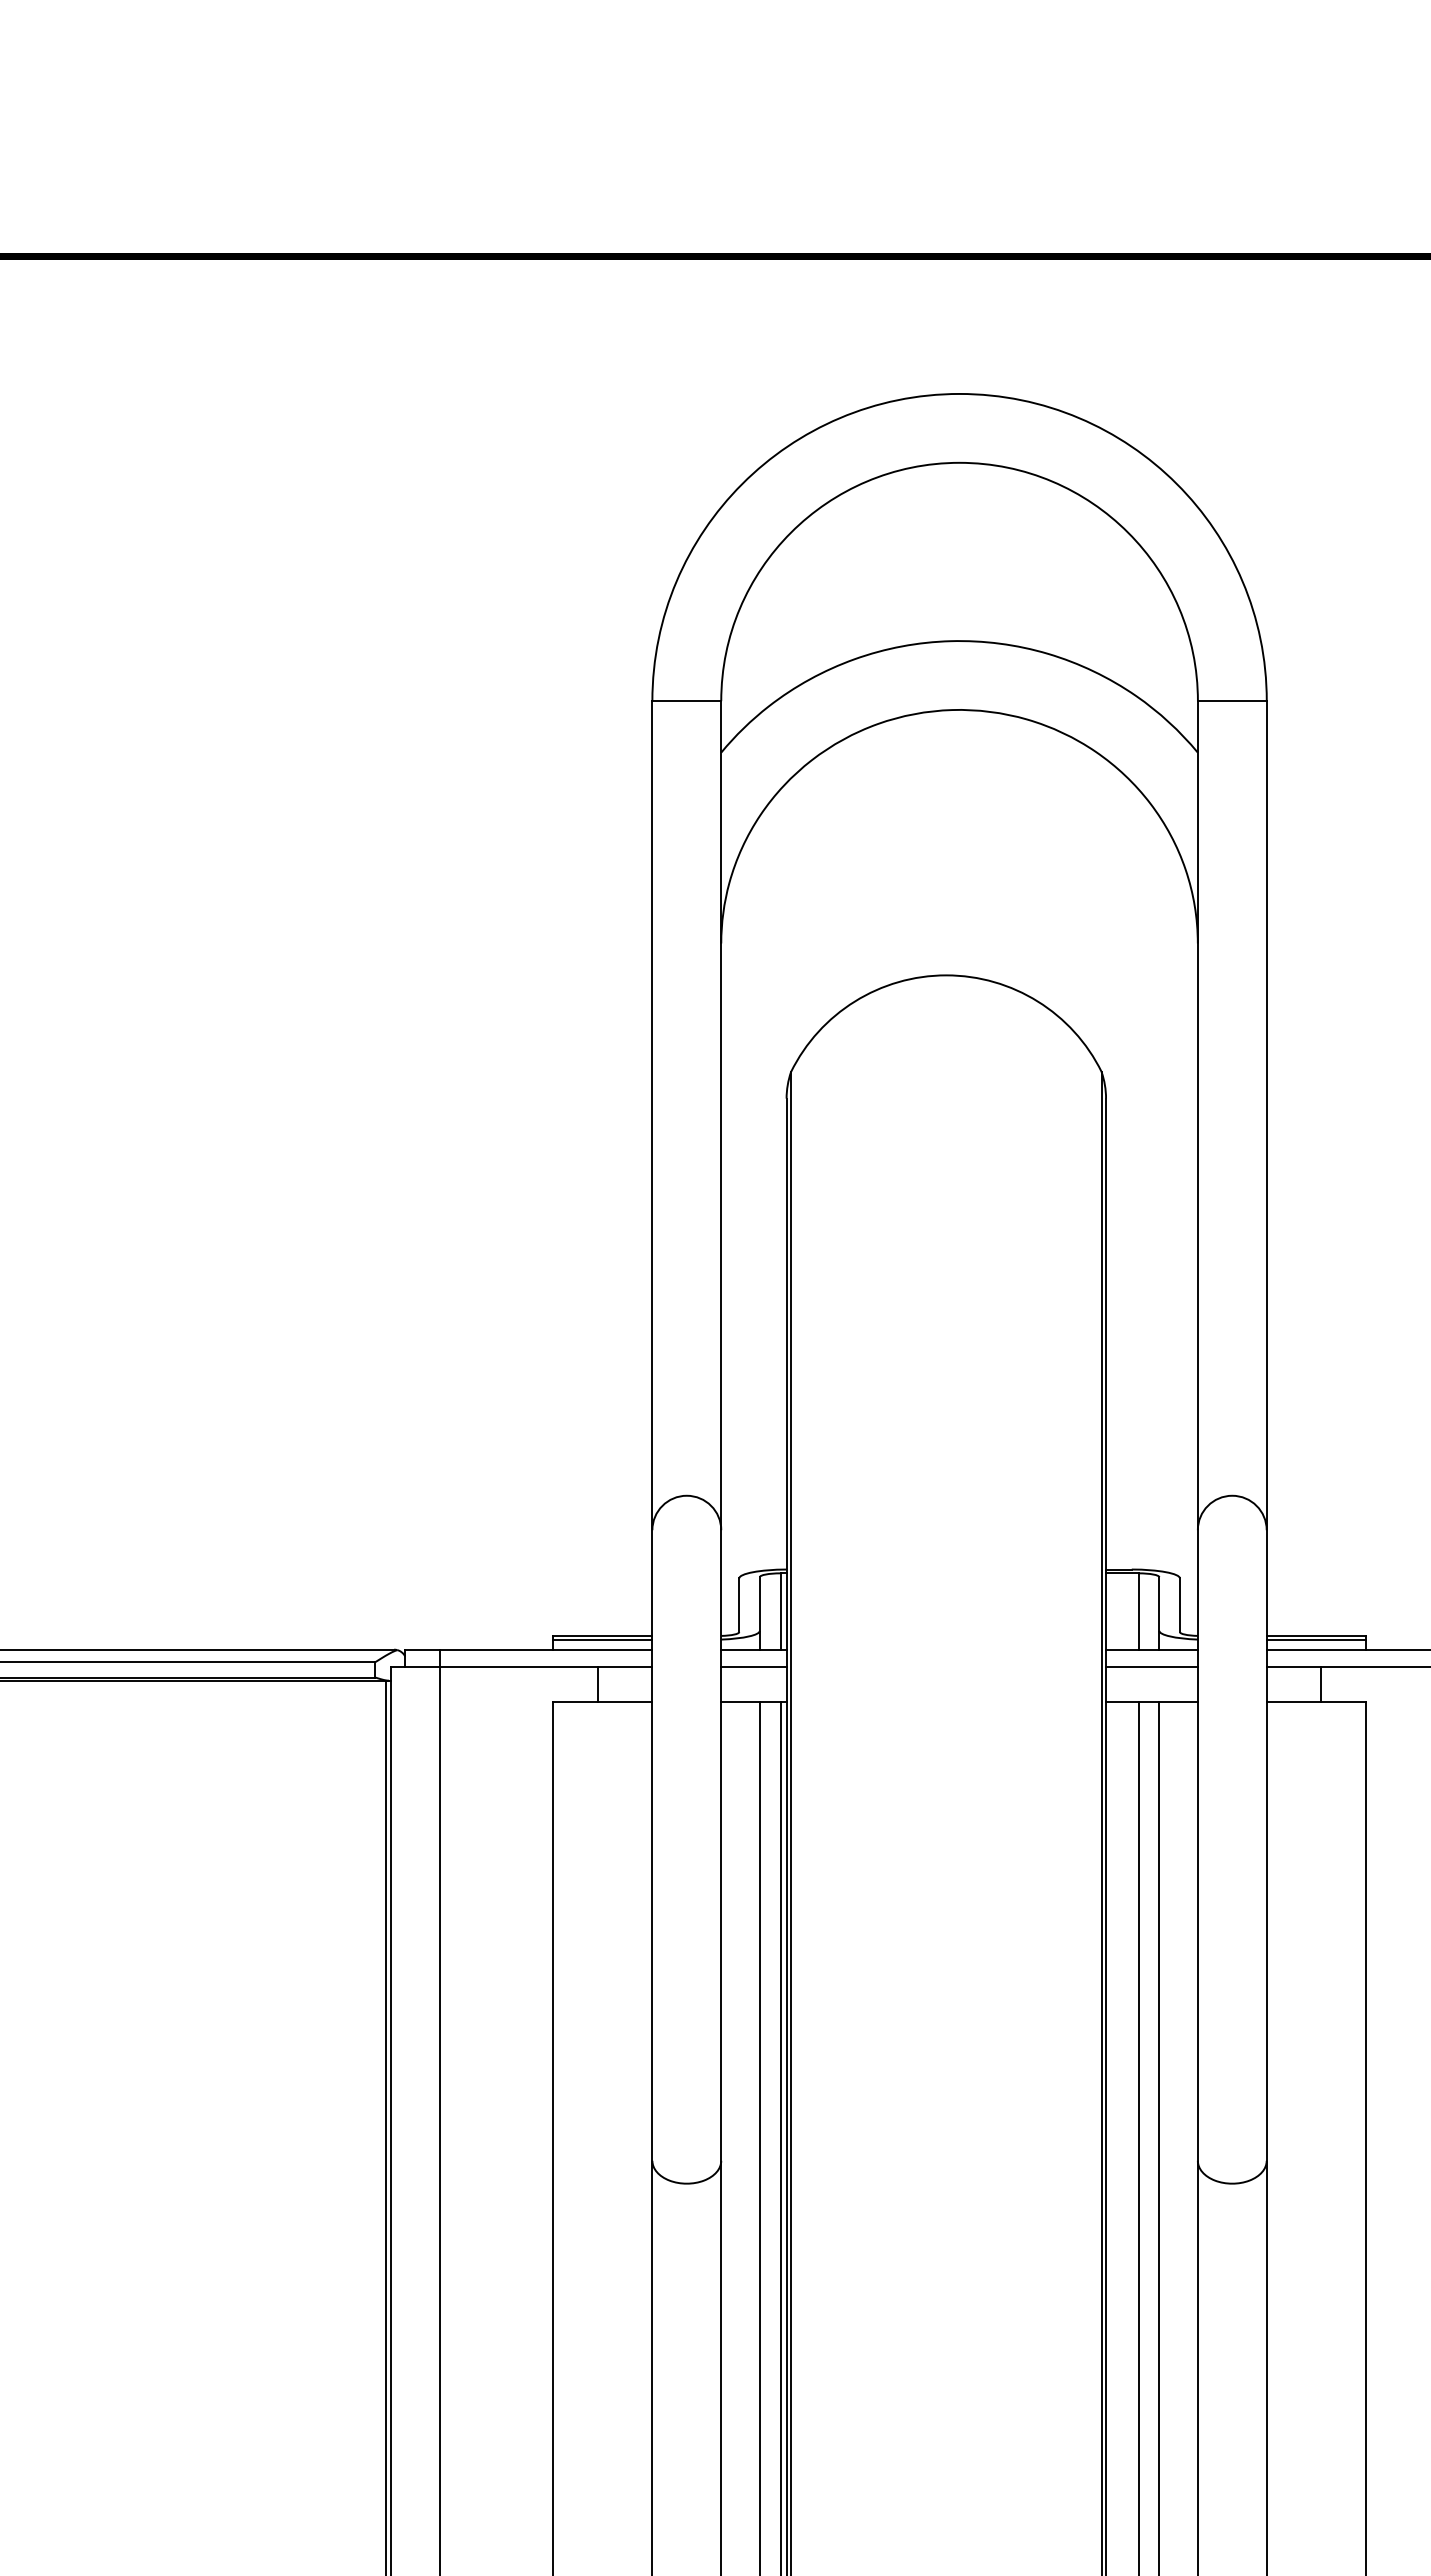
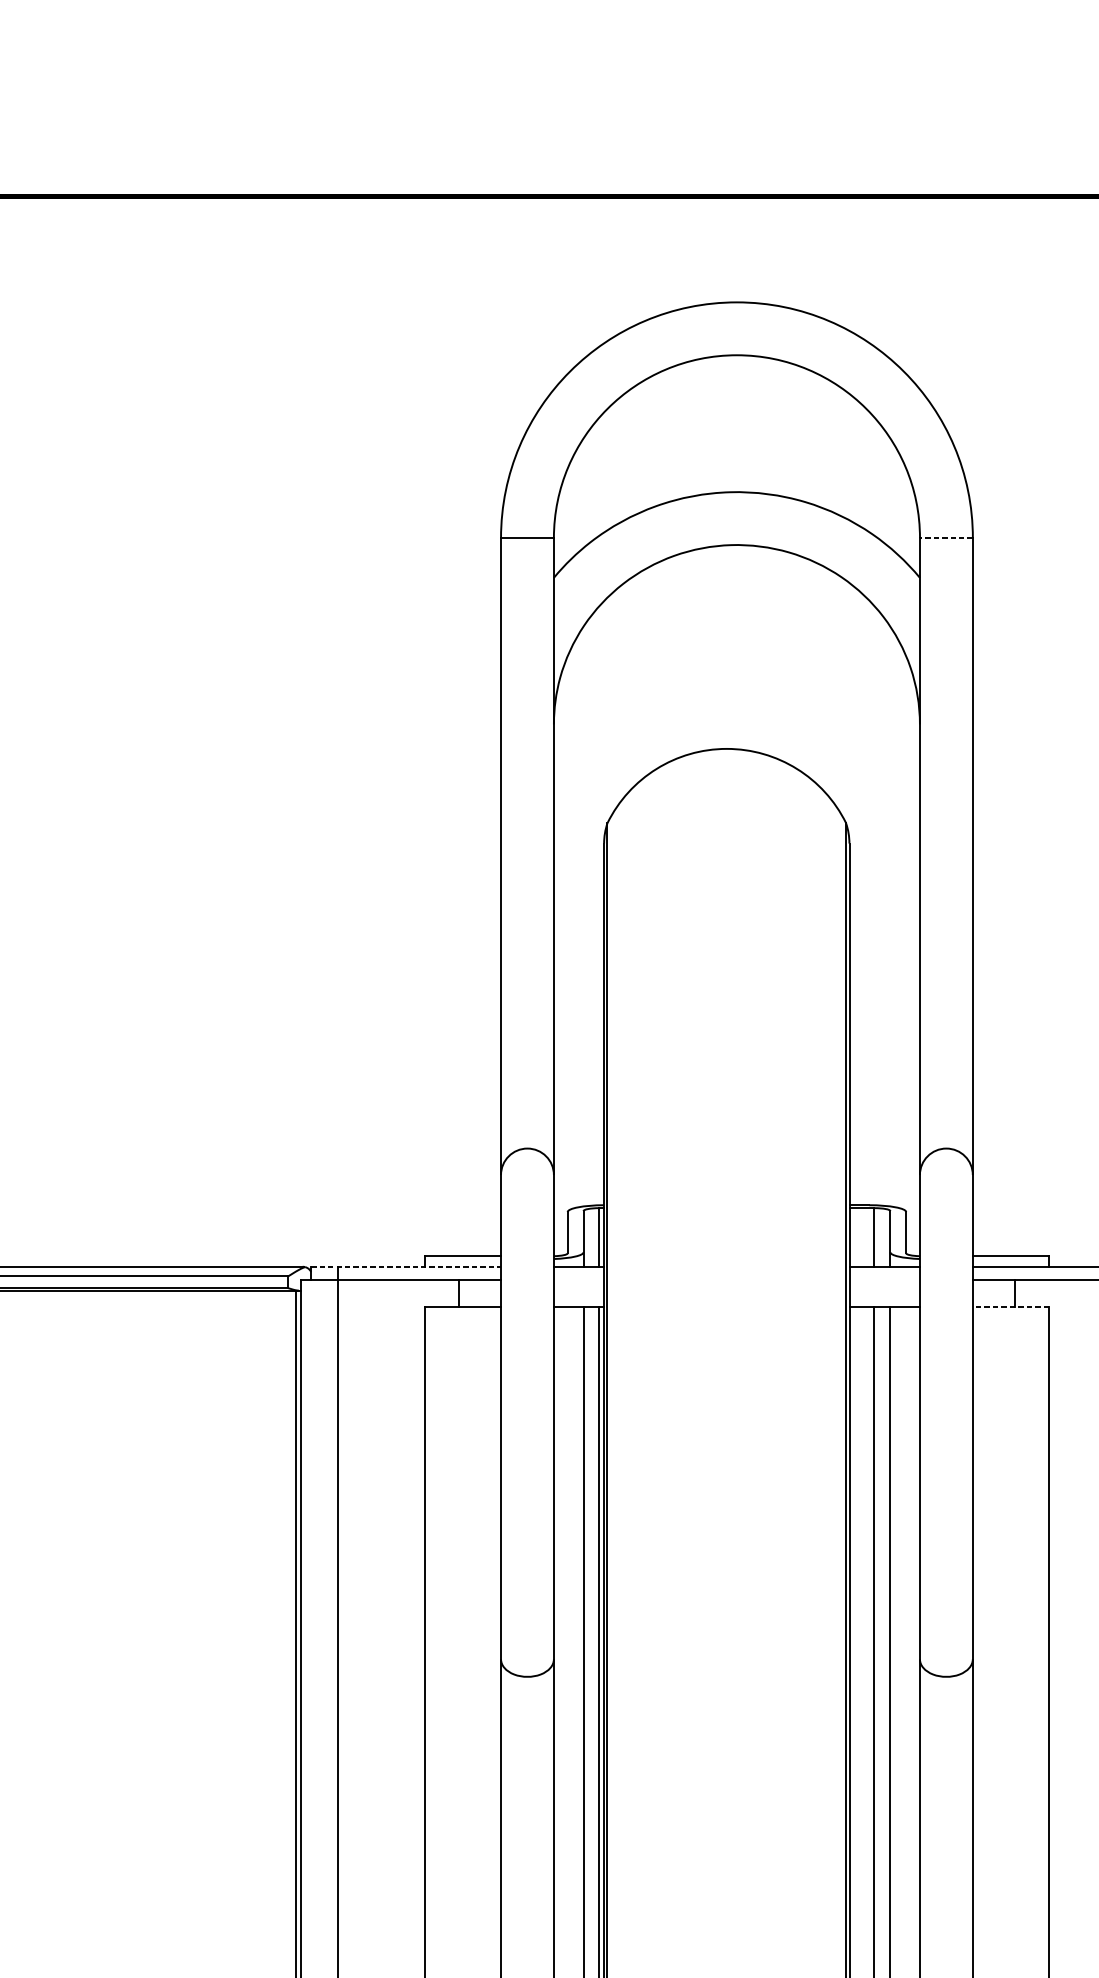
line: (1231, 701) -> (945, 538), solid -> dashed
line: (602, 1639) -> (462, 1258), removed
line: (1315, 1639) -> (1010, 1258), removed
line: (528, 1649) -> (405, 1266), solid -> dashed
line: (753, 1666) -> (578, 1279), removed
line: (1151, 1666) -> (884, 1279), removed
line: (1316, 1702) -> (1011, 1307), solid -> dashed

